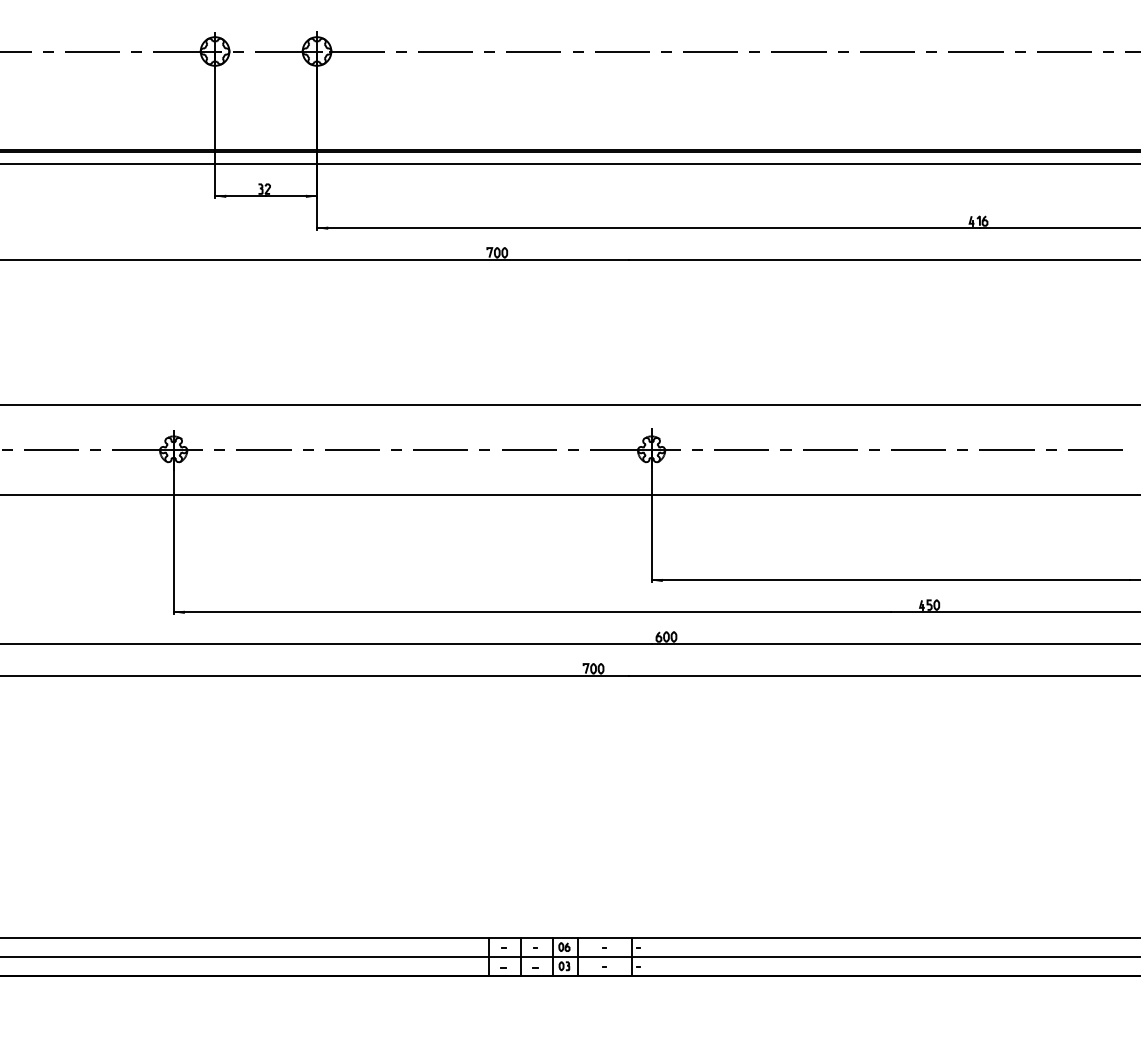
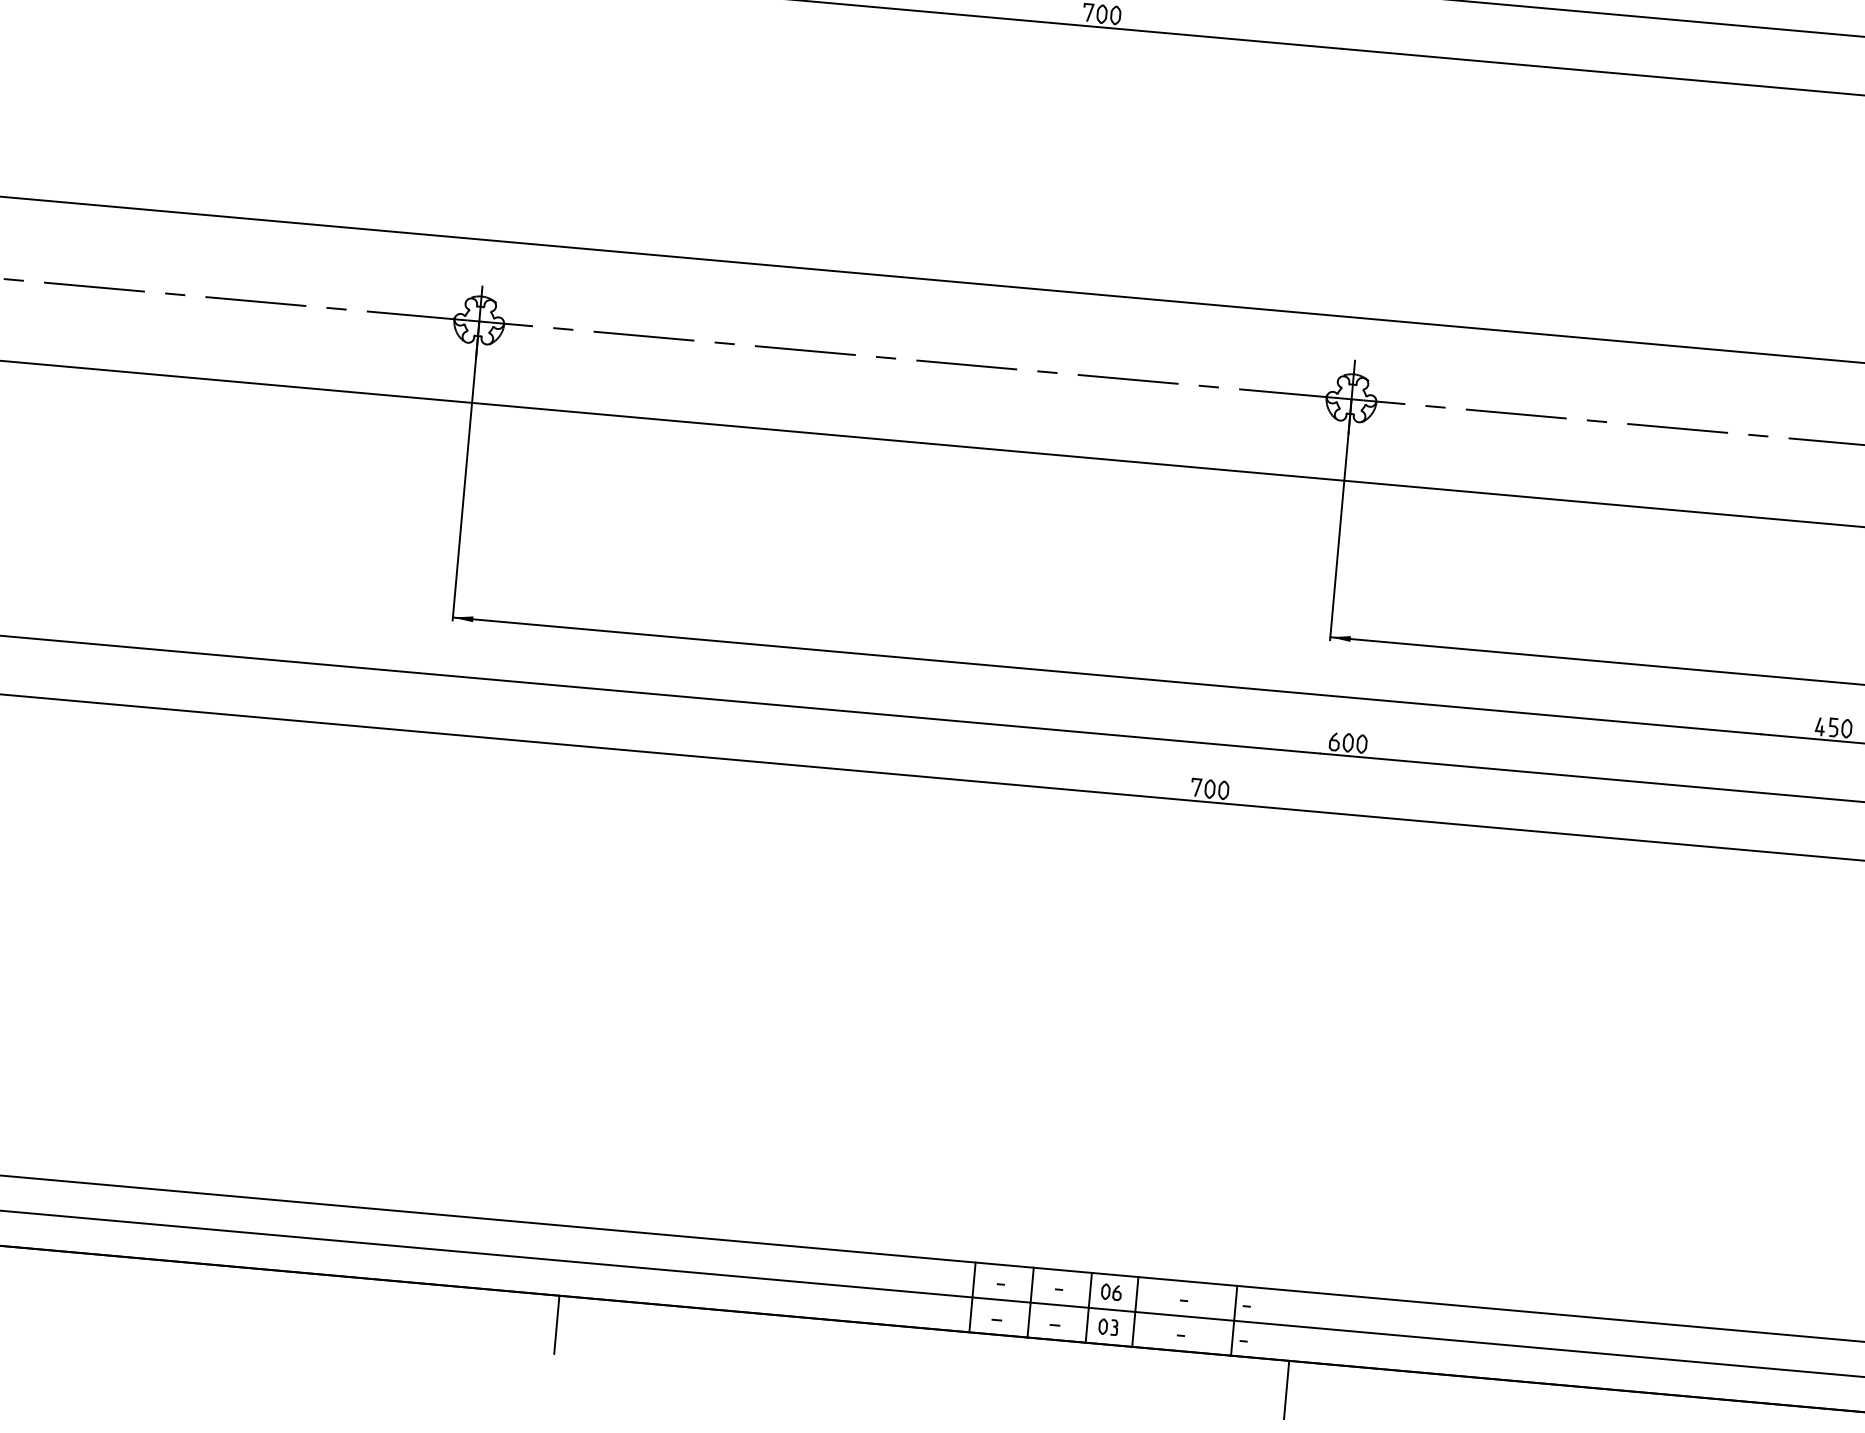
line: (264, 991) -> (556, 1324), added
line: (664, 991) -> (1286, 1389), added

